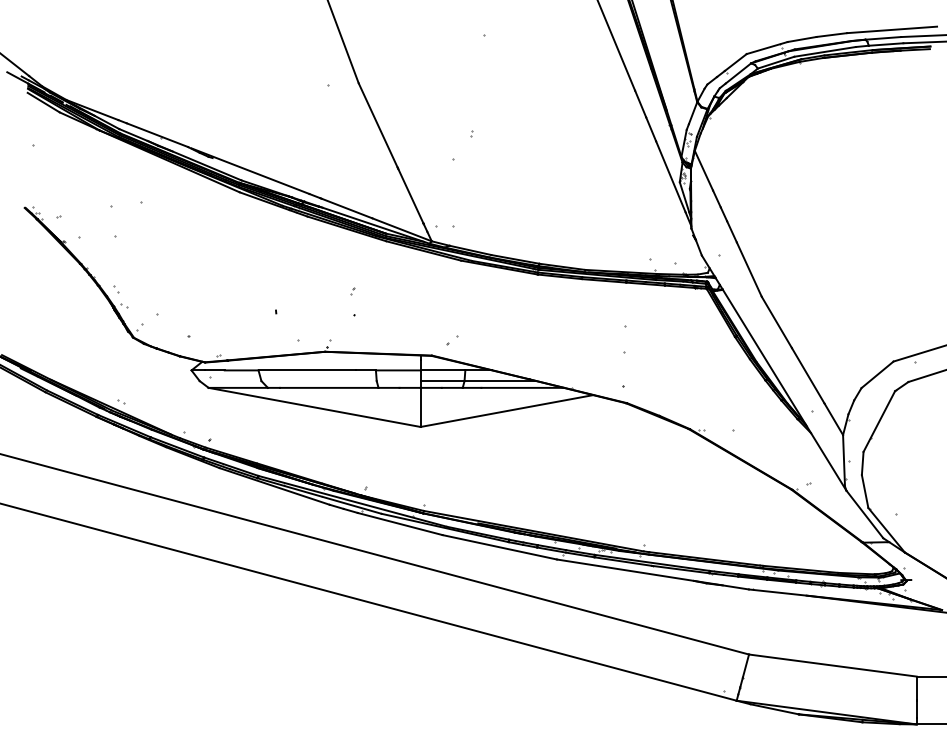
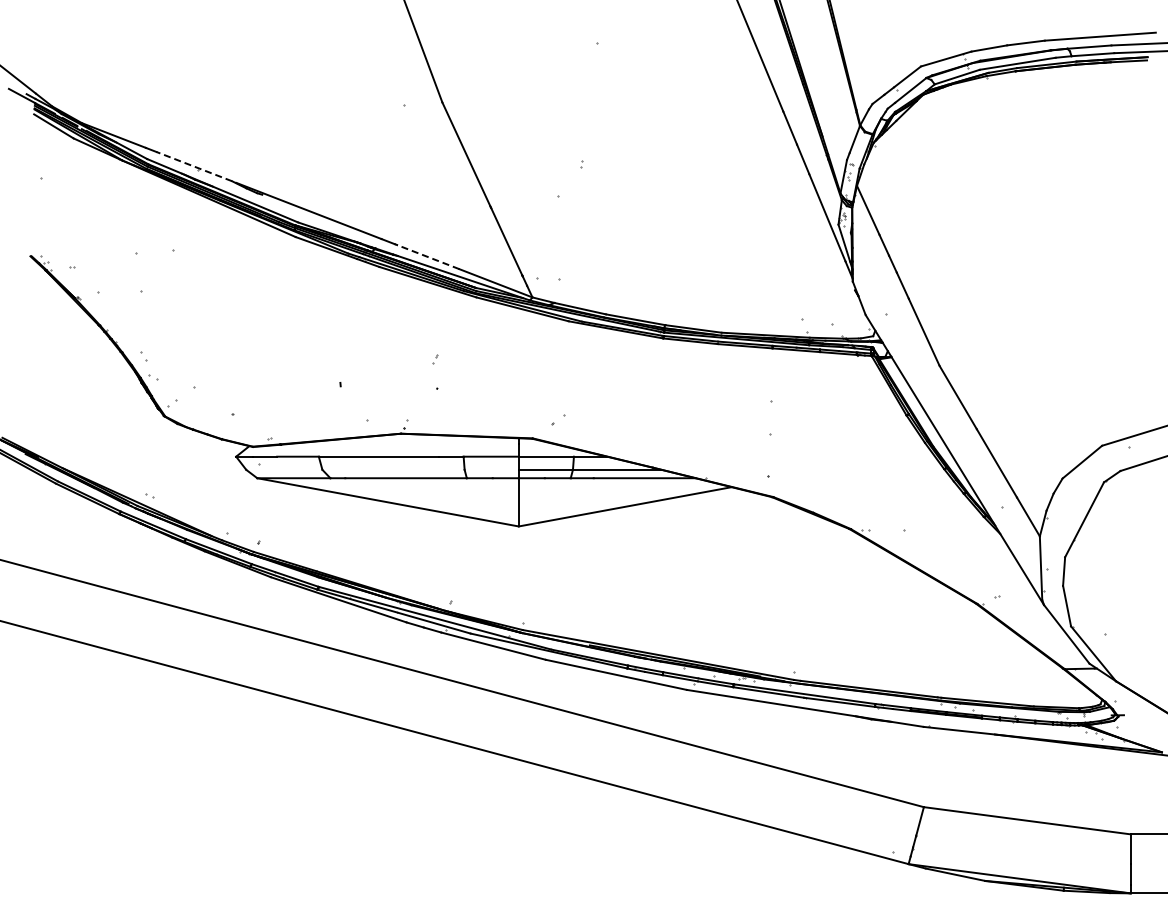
line: (157, 135) -> (194, 166), solid -> dashed
line: (346, 208) -> (427, 256), solid -> dashed

